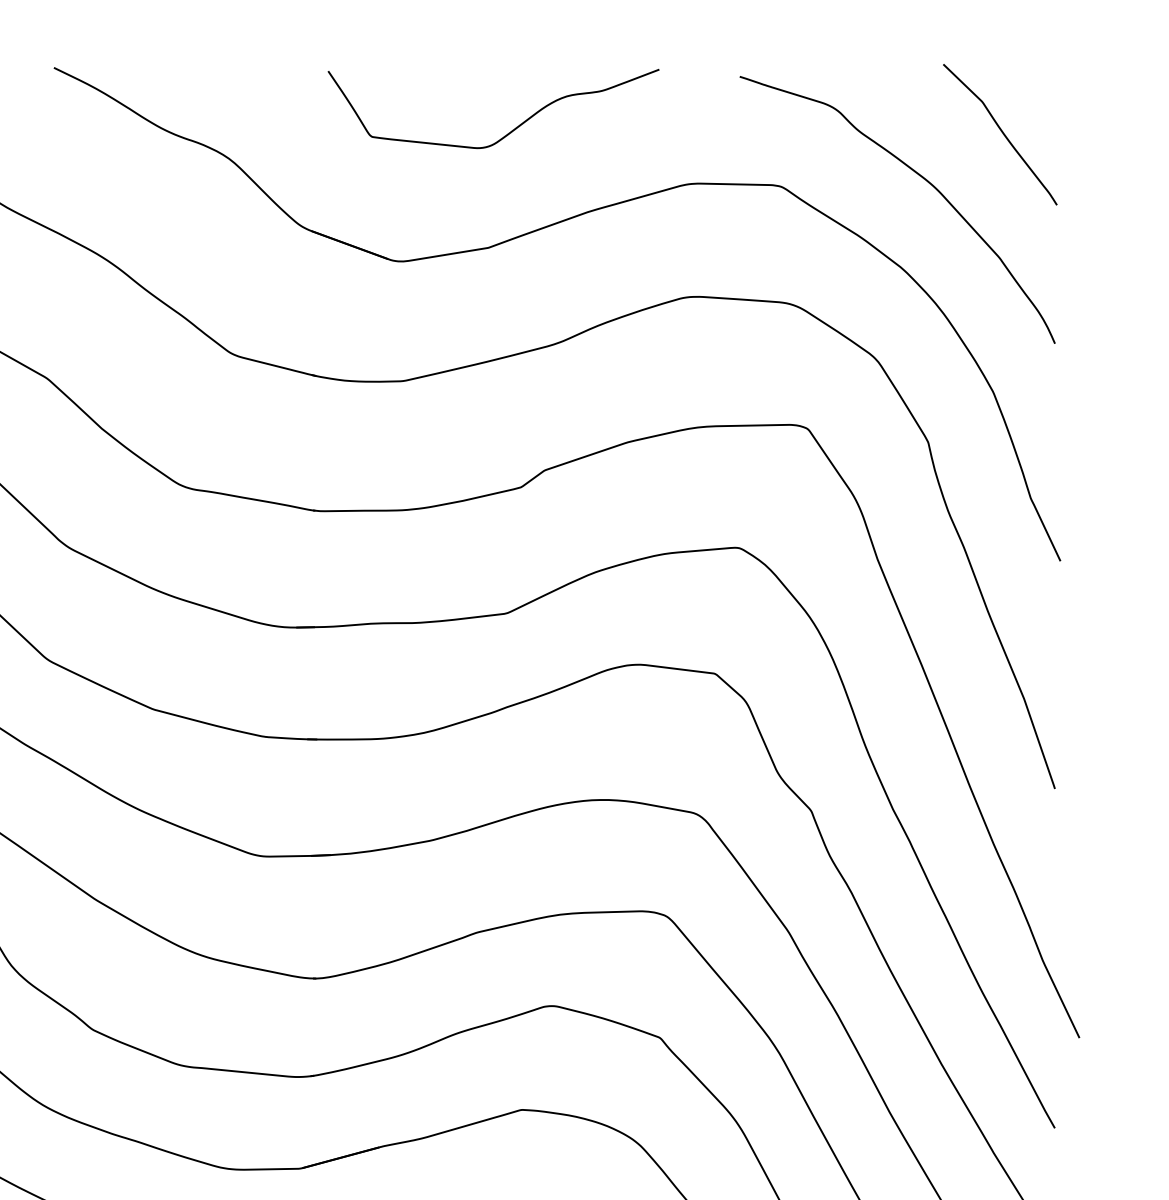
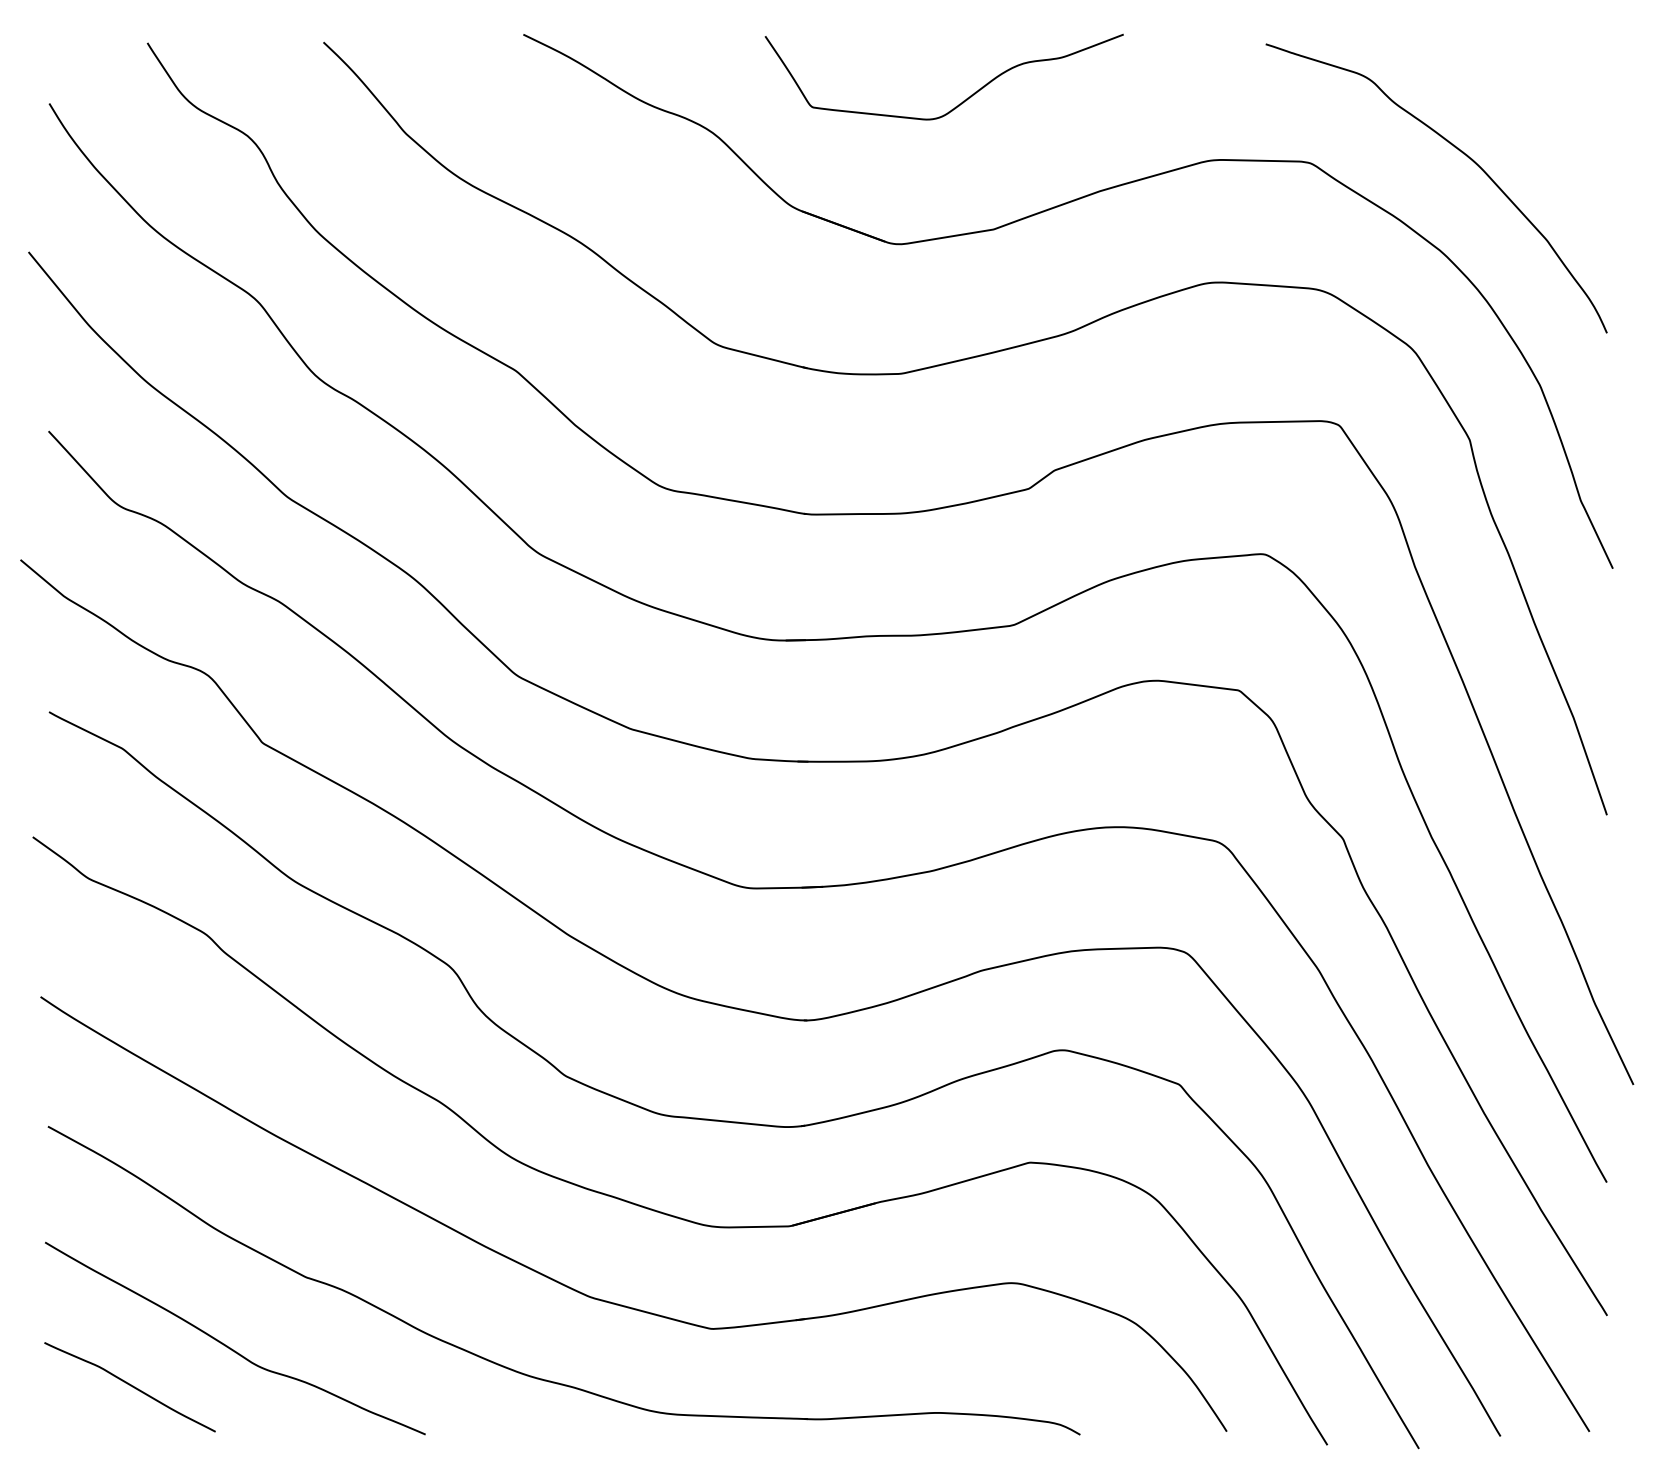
curve: (511, 130) -> (963, 100), moved
curve: (1001, 133) -> (1549, 105), removed

